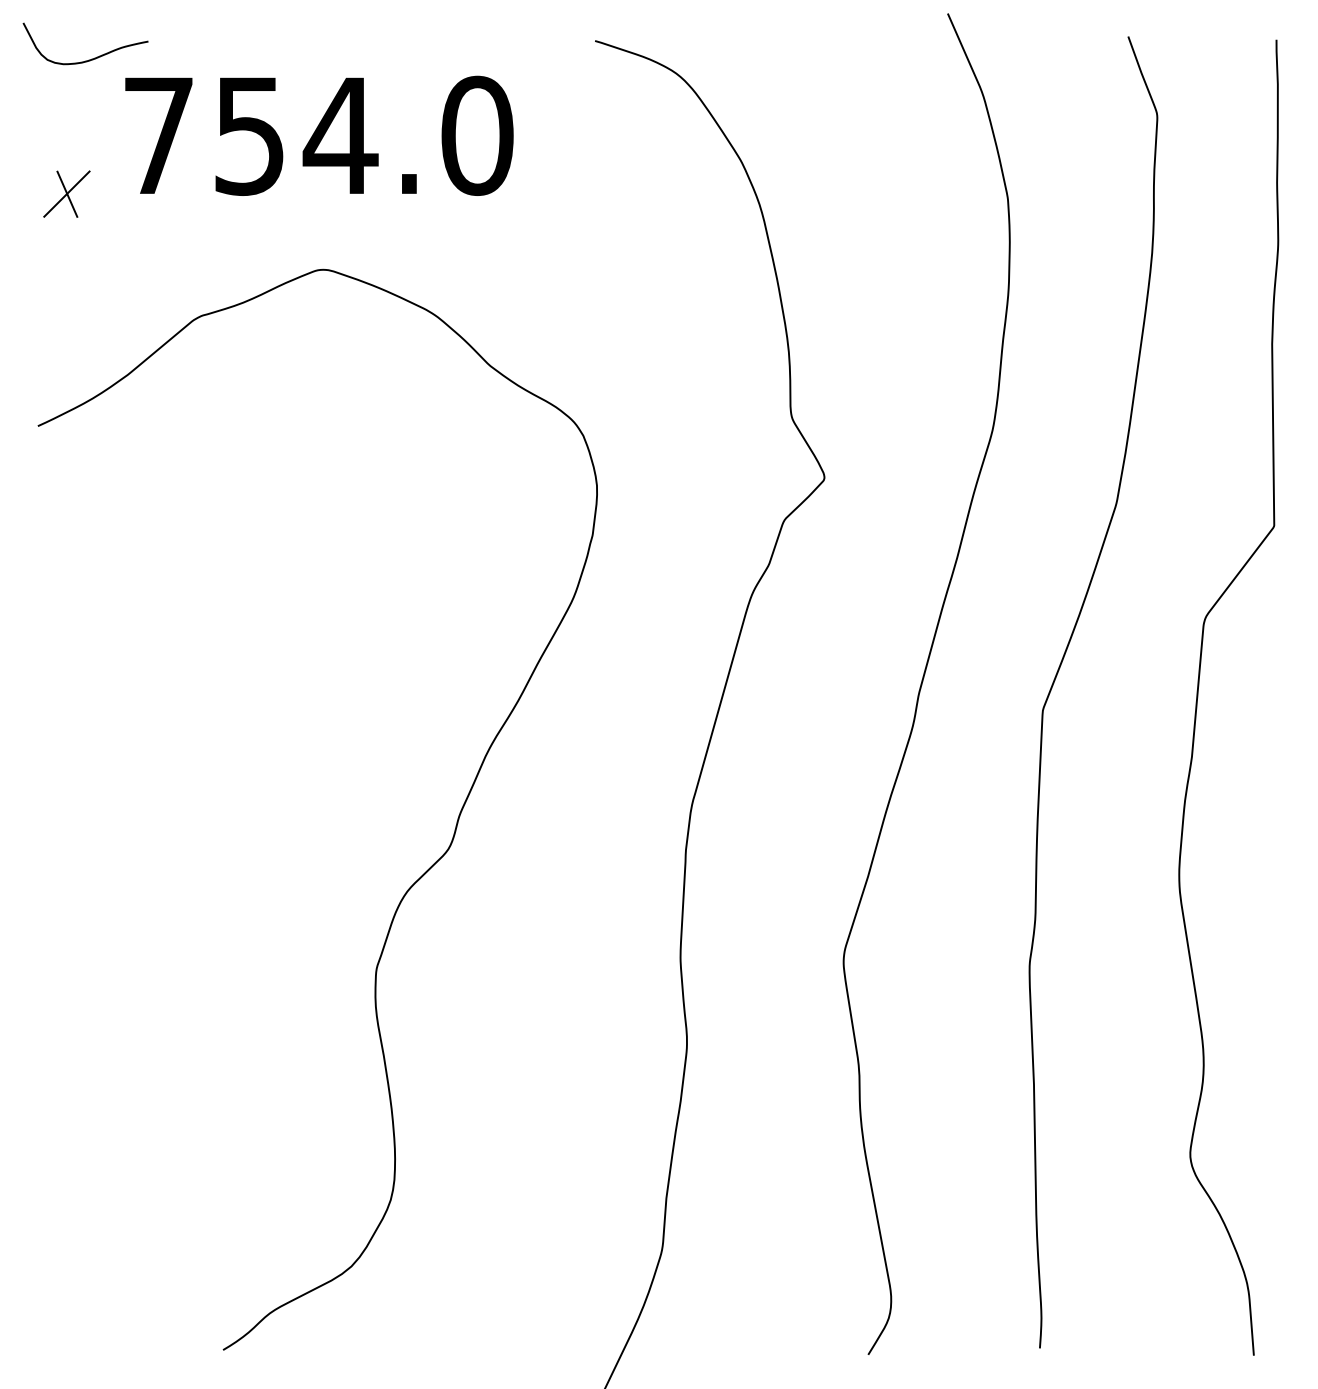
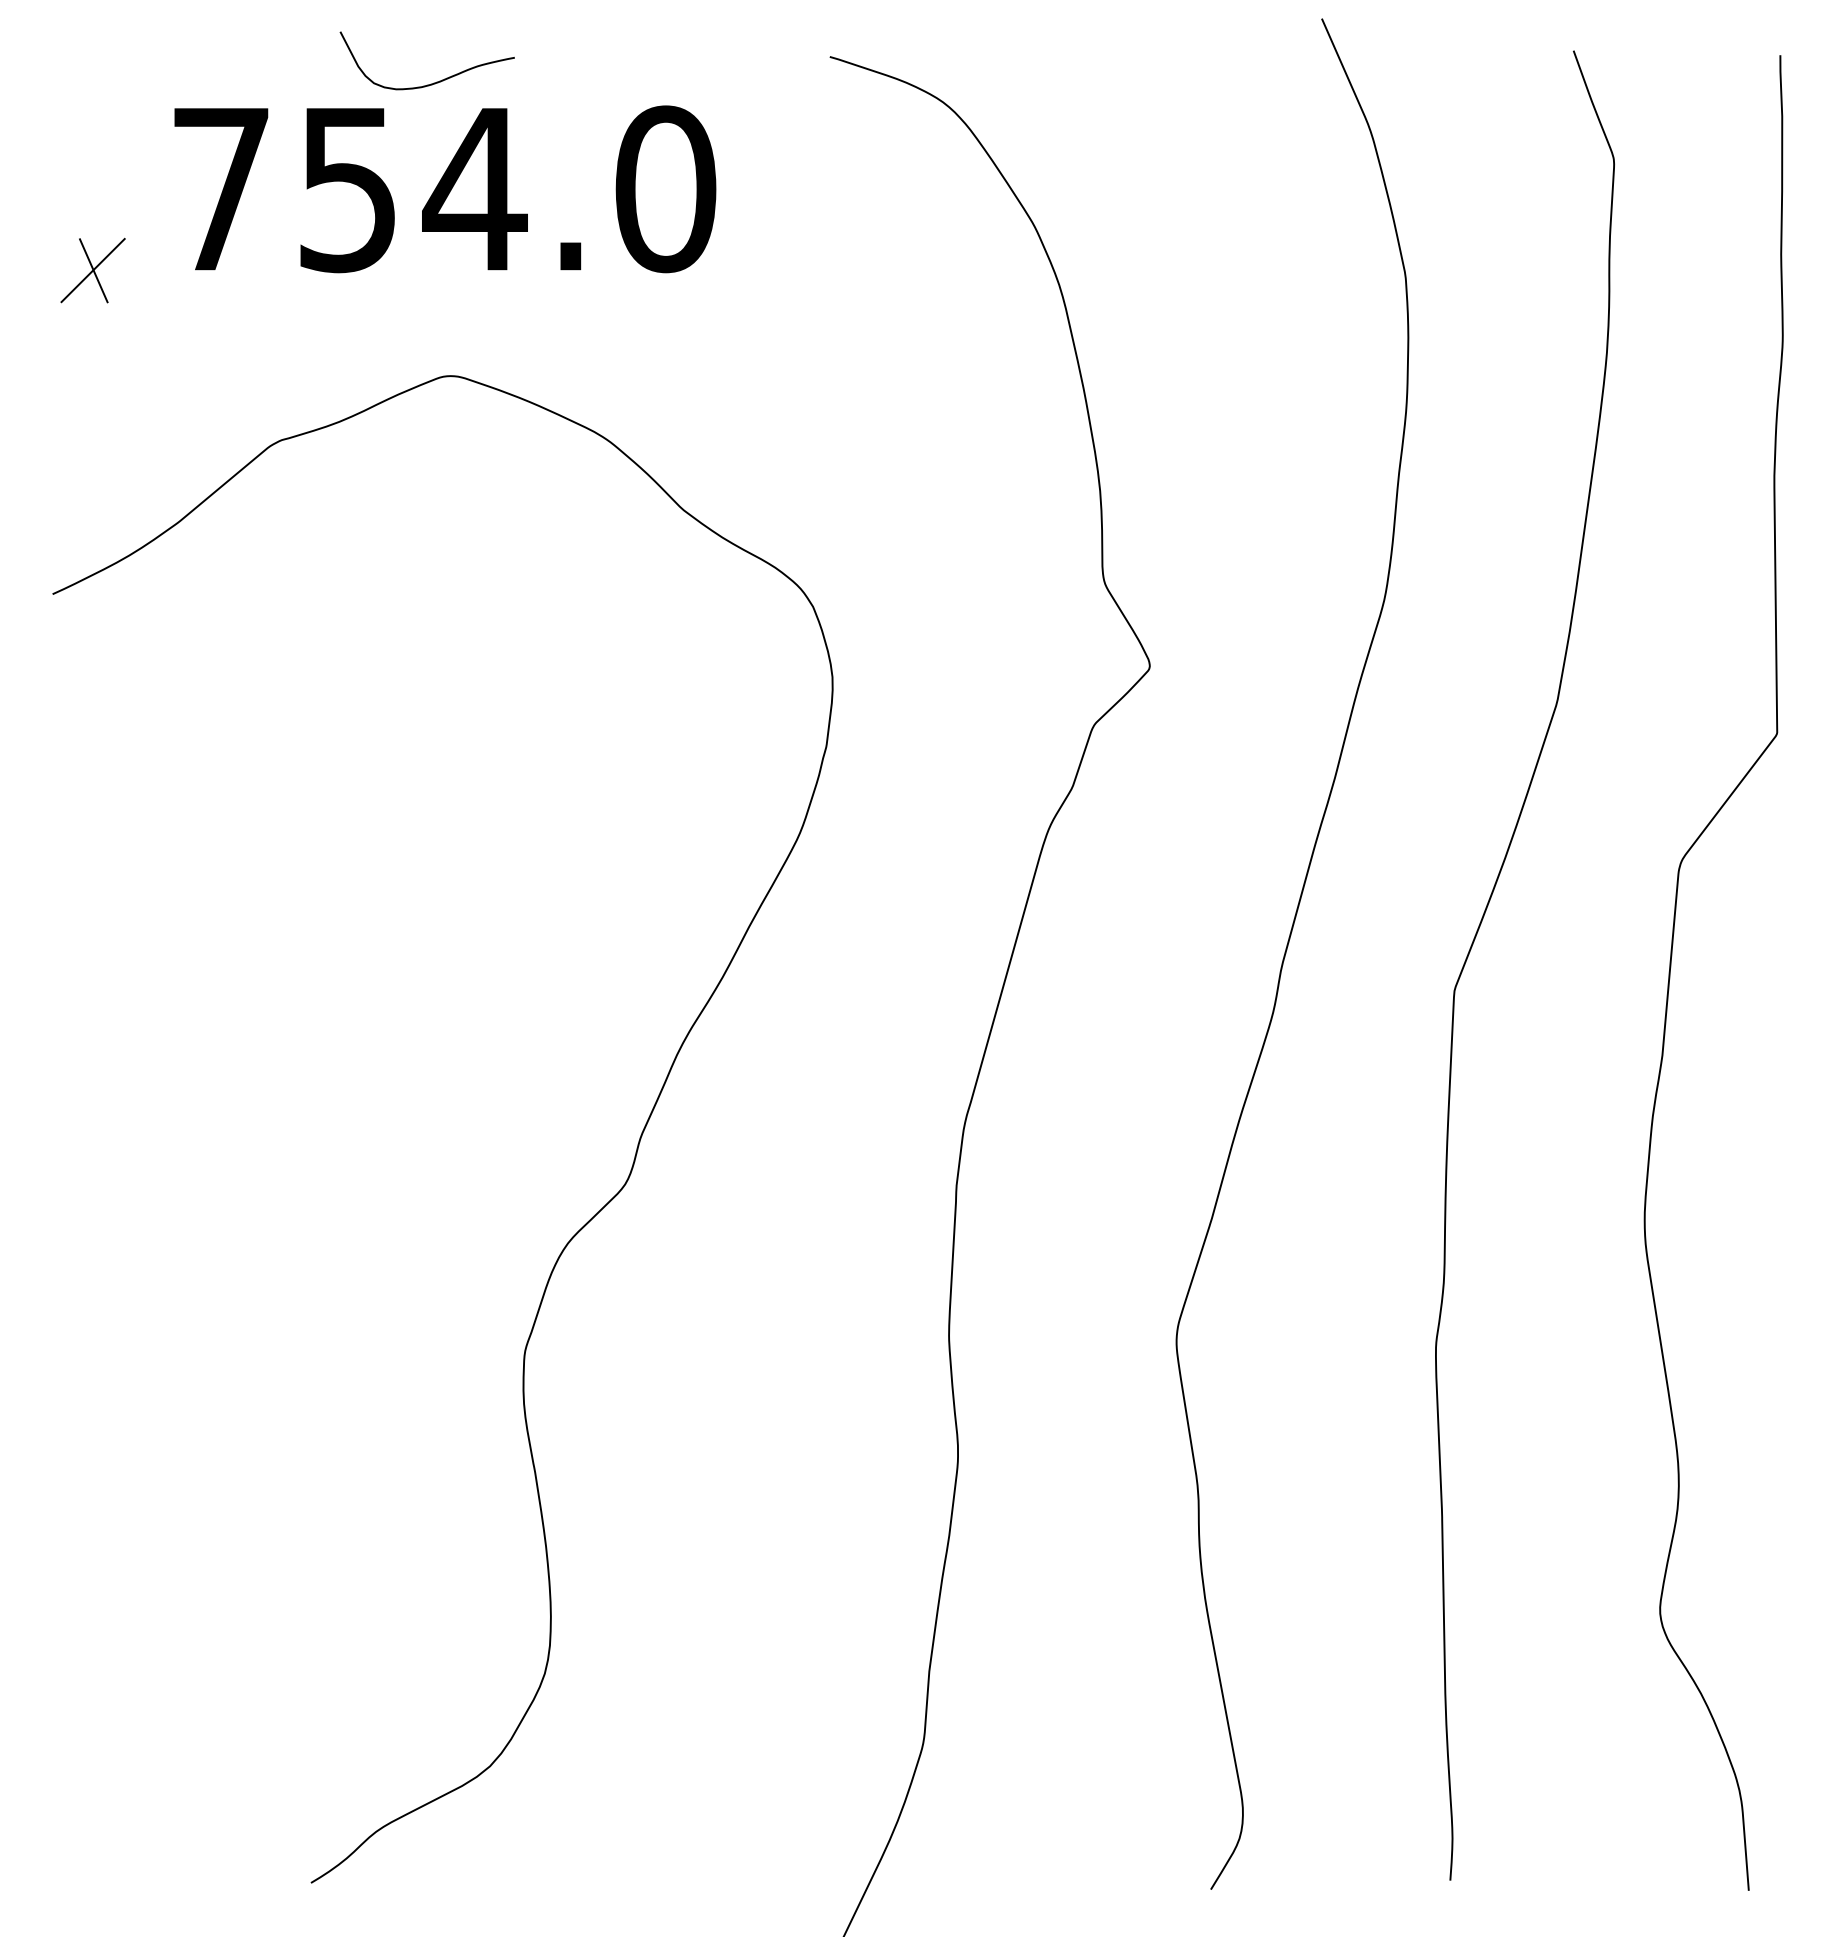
curve: (90, 59) -> (433, 82), moved

